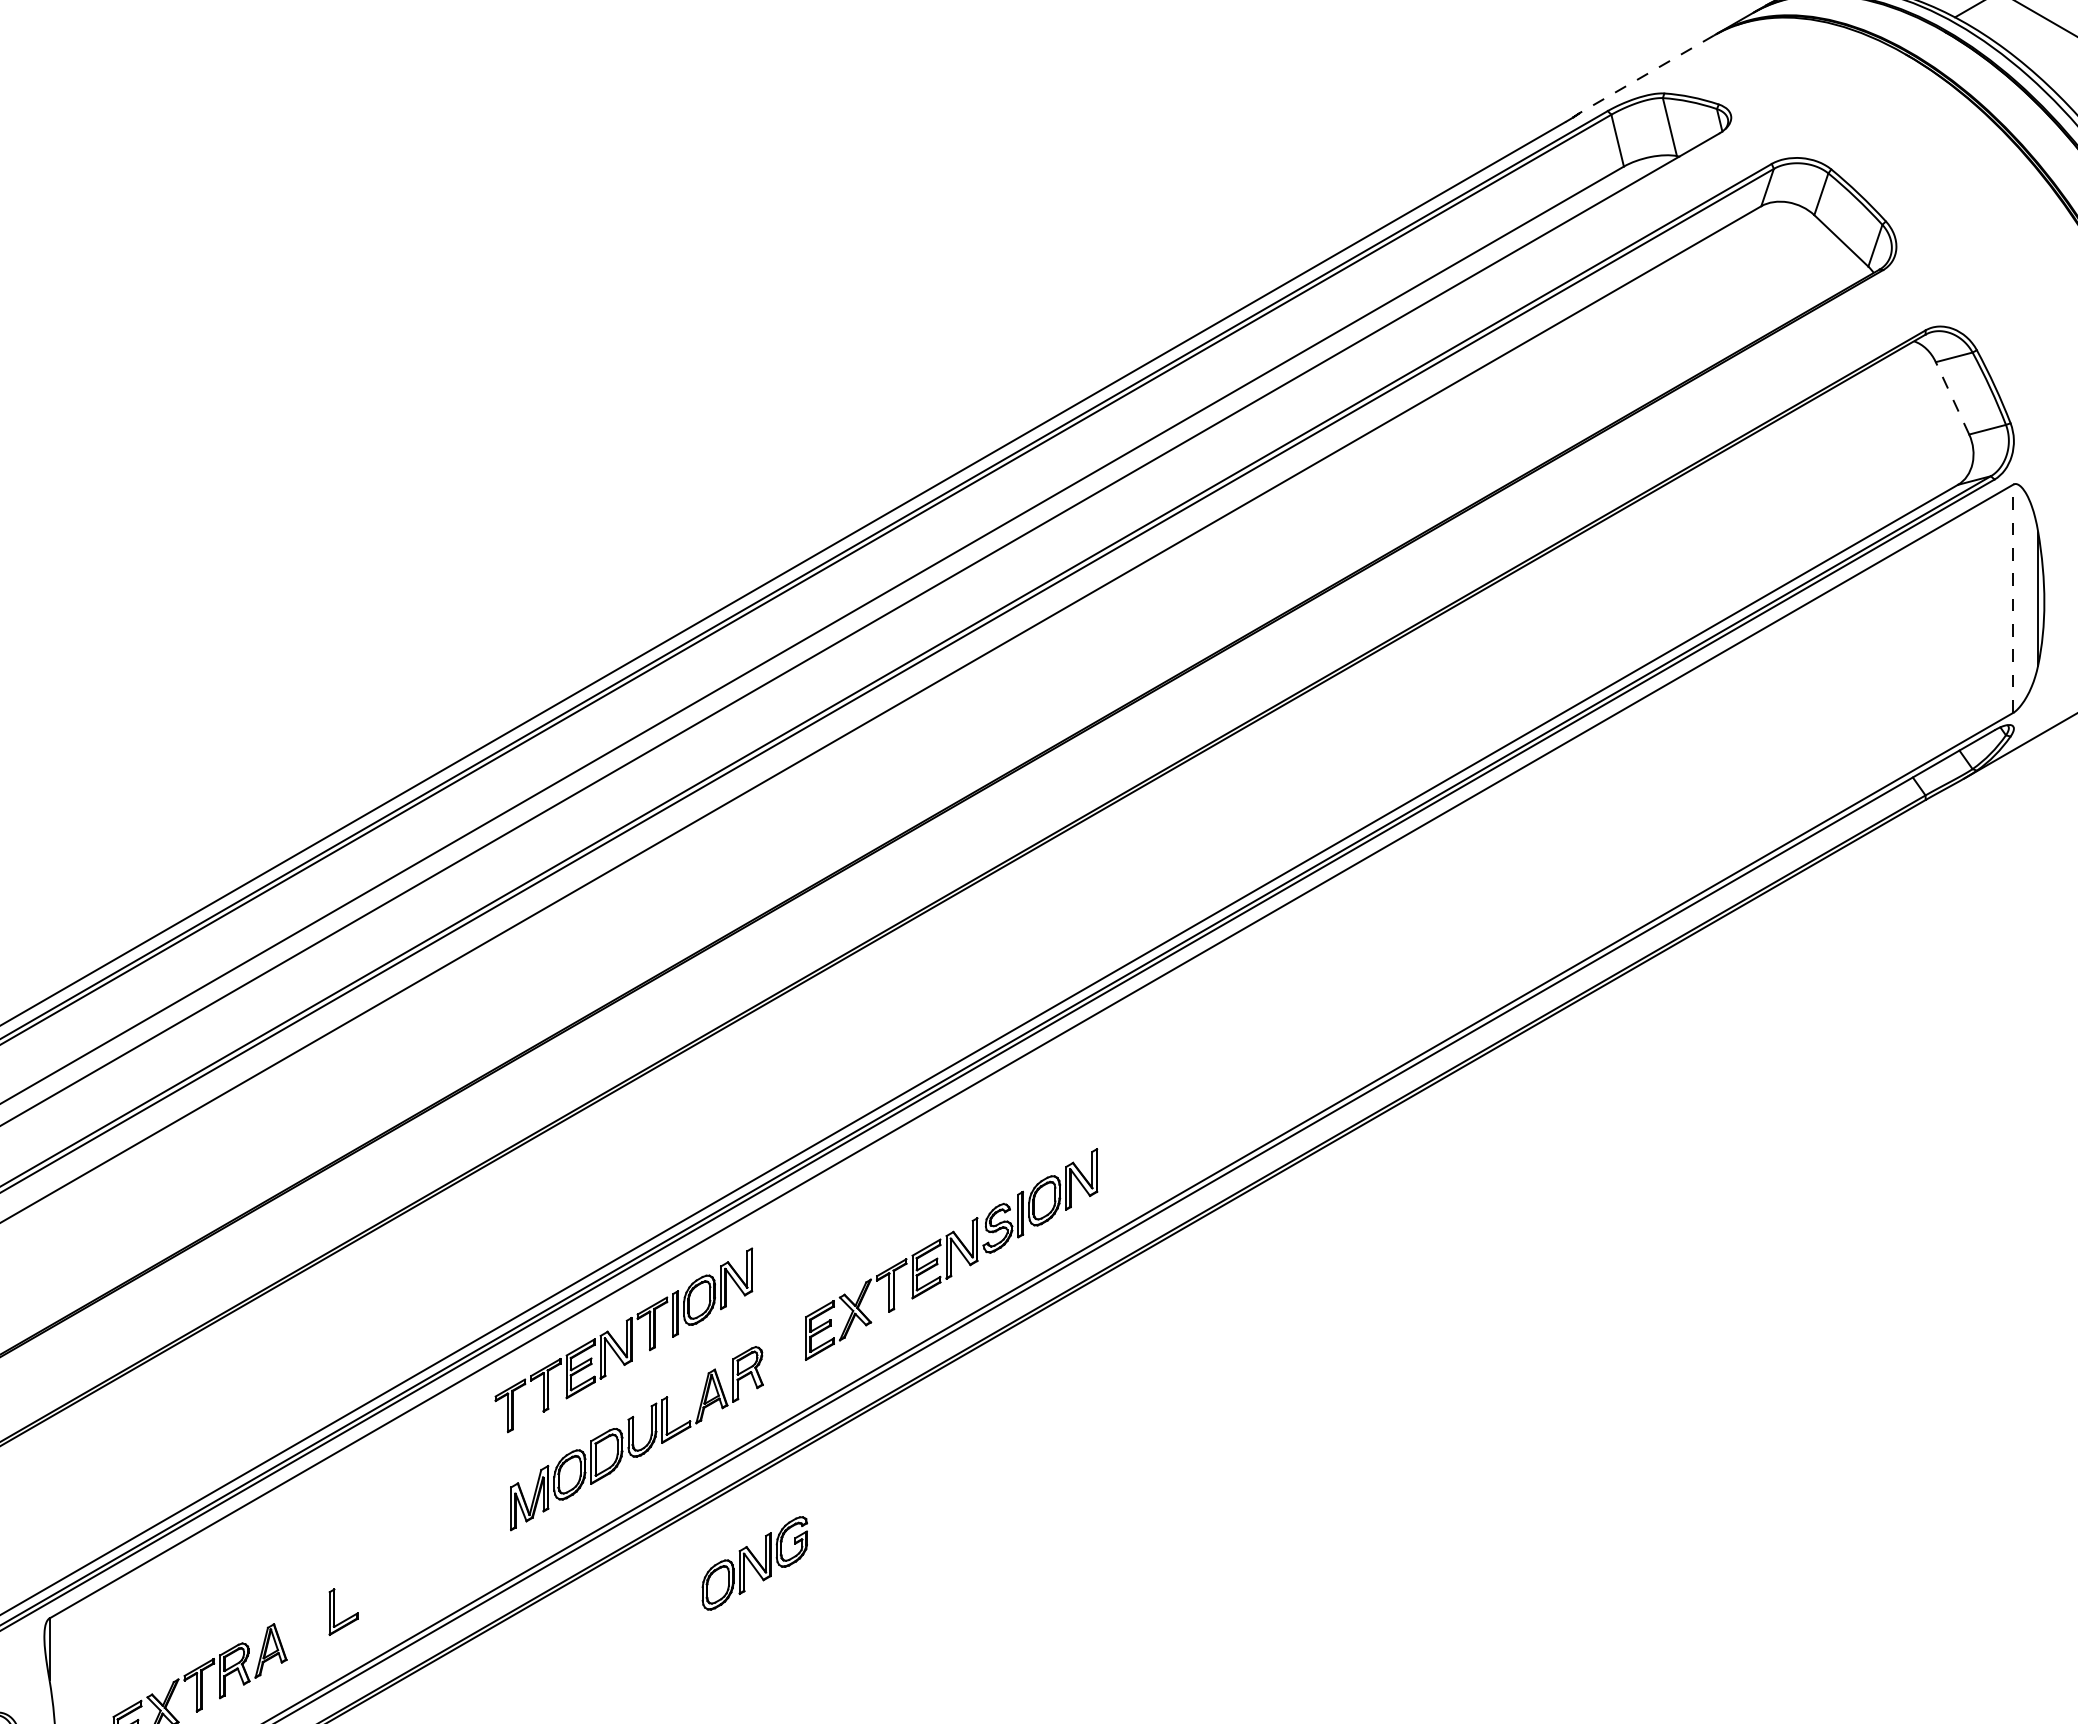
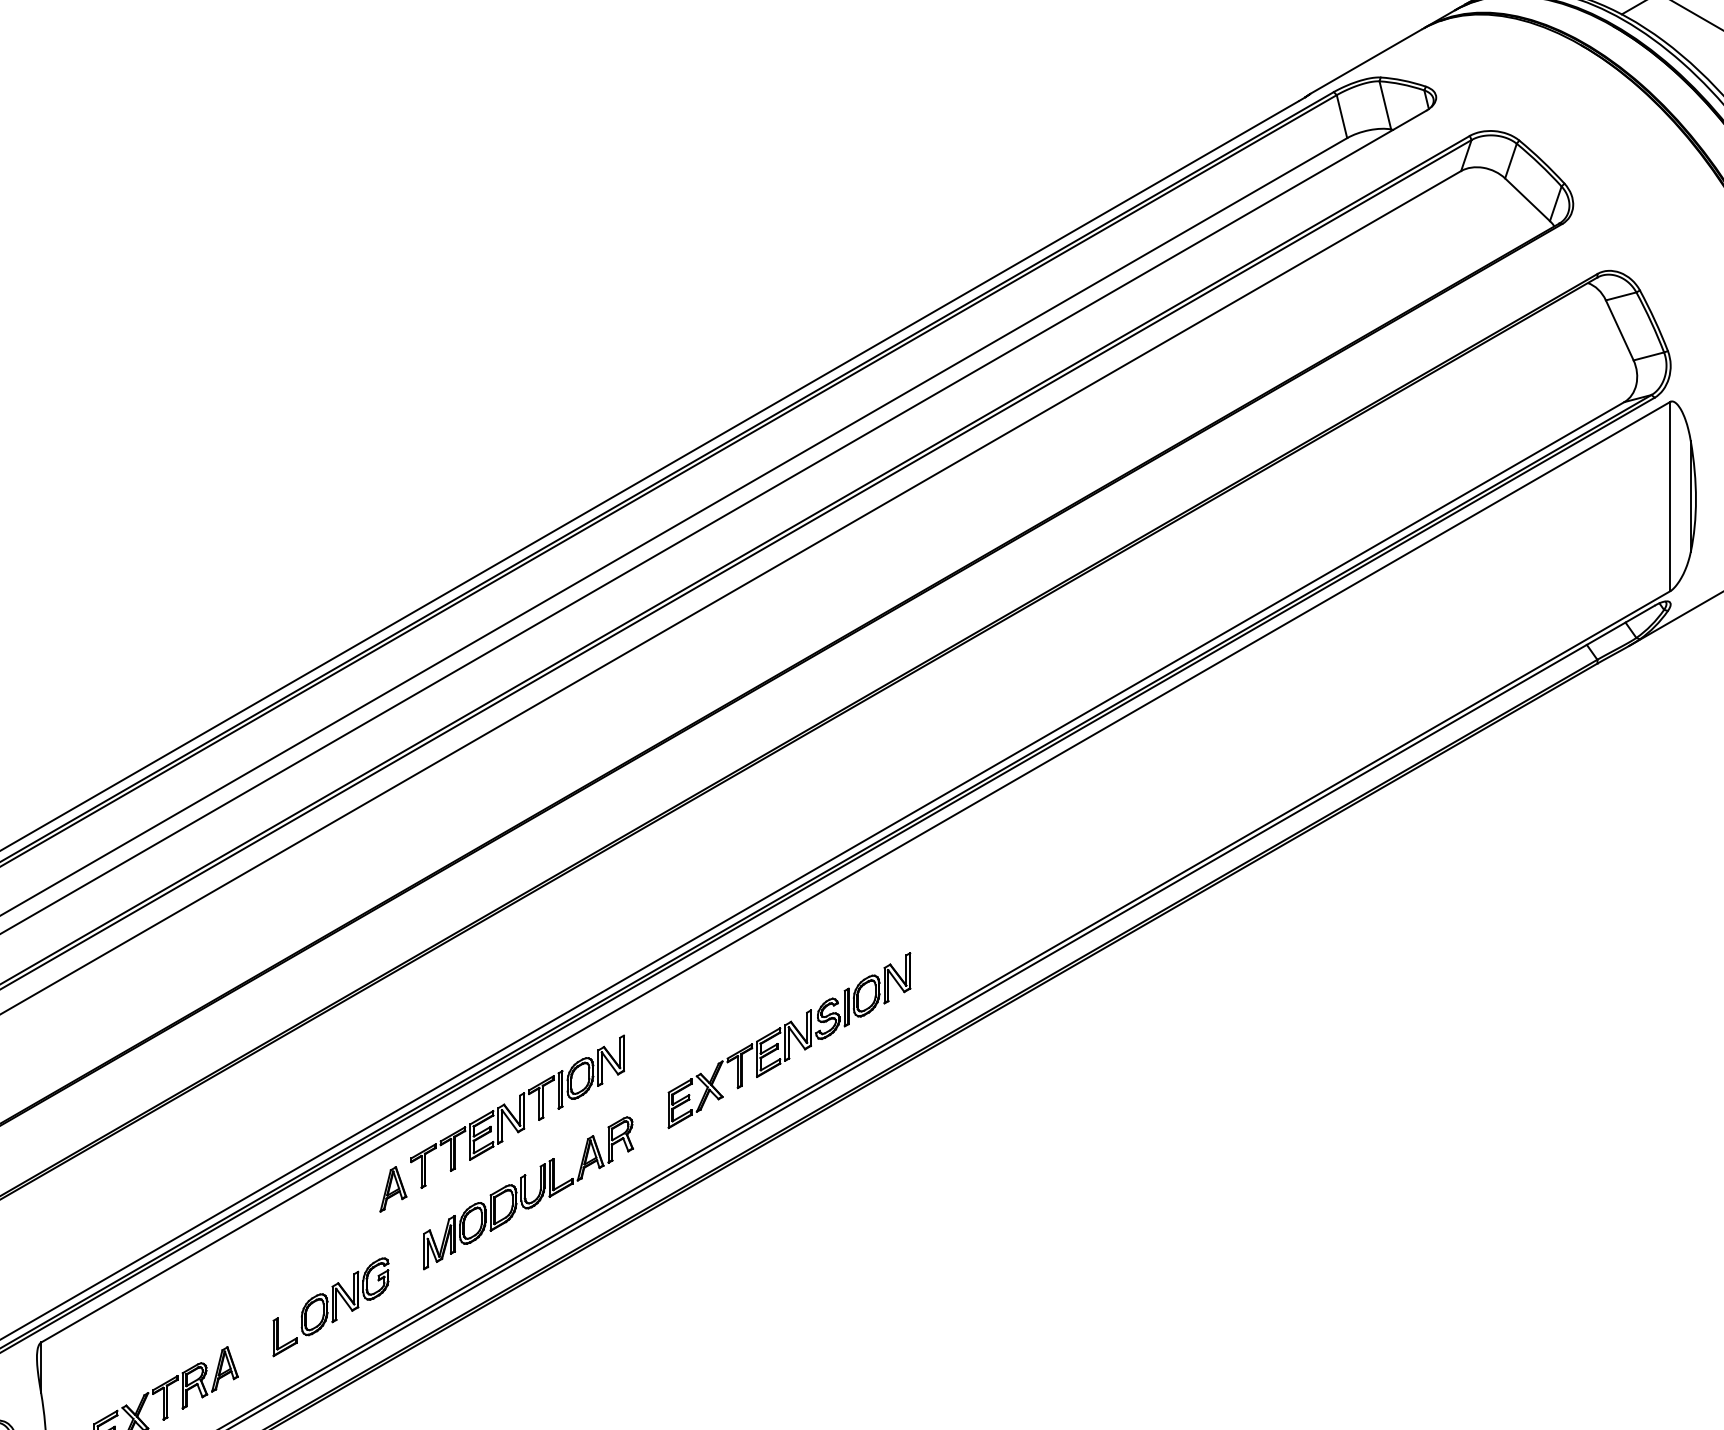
line: (1646, 74) -> (1365, 61), dashed -> solid
line: (1952, 398) -> (1619, 330), dashed -> solid
line: (2013, 598) -> (1670, 496), dashed -> solid
part: (473, 1433) -> (392, 1189), added
part: (754, 1563) -> (344, 1296), moved

